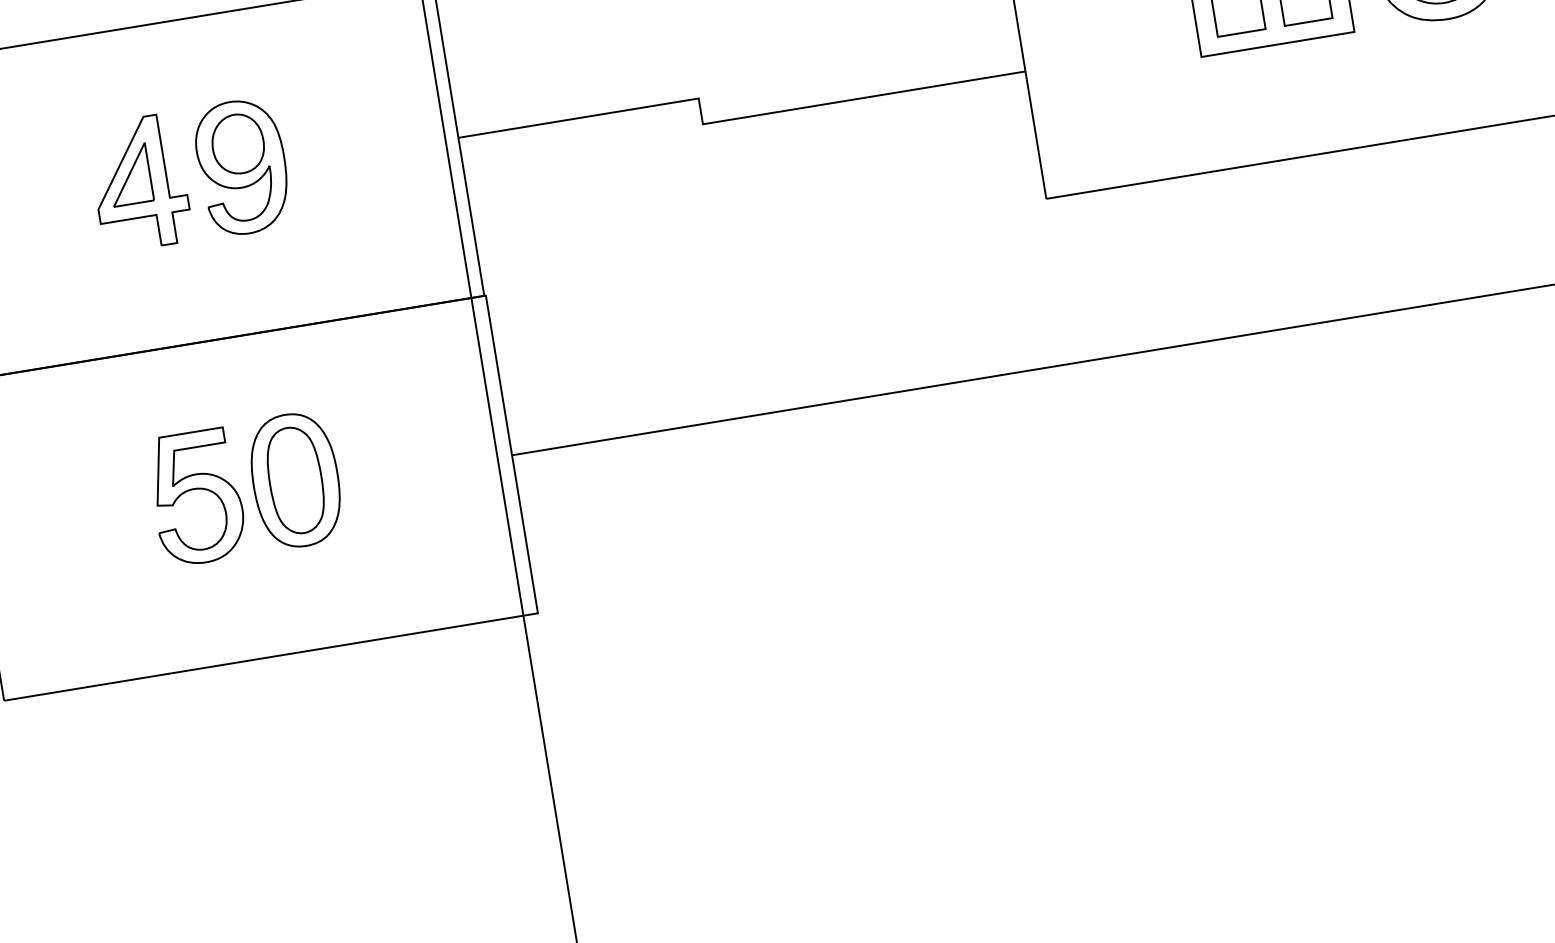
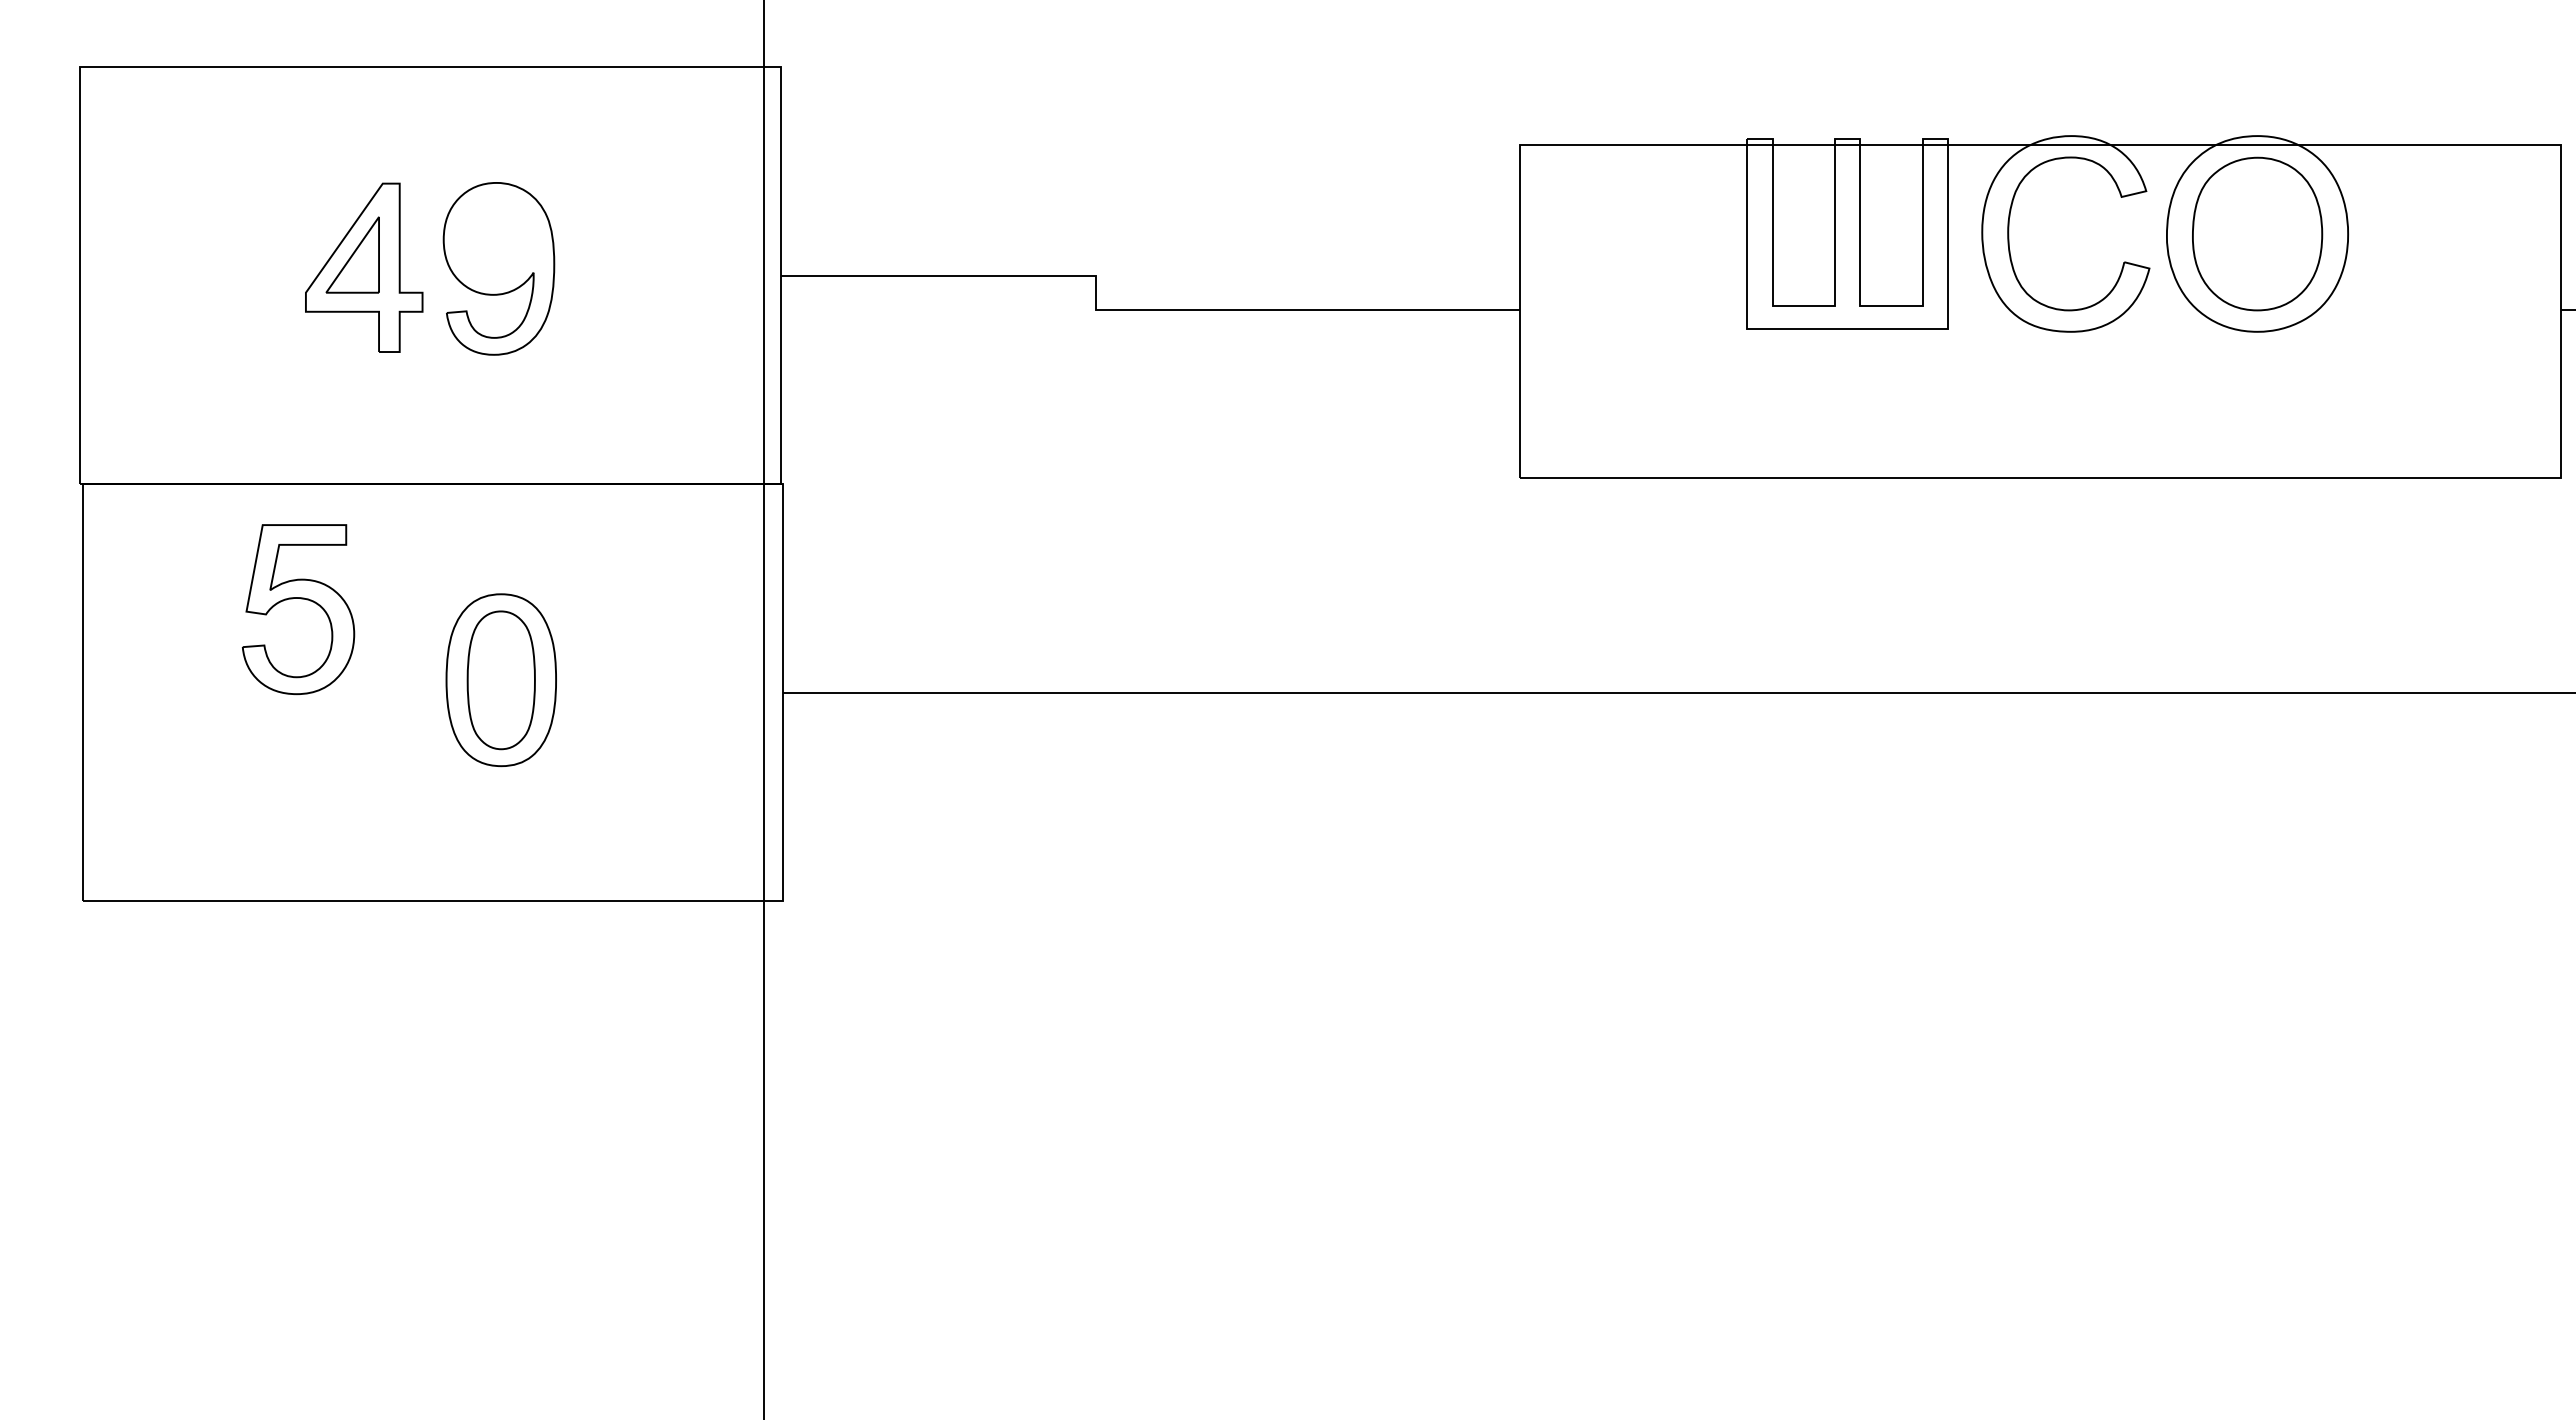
part: (238, 144) -> (498, 238), removed
part: (197, 489) -> (301, 599), moved

